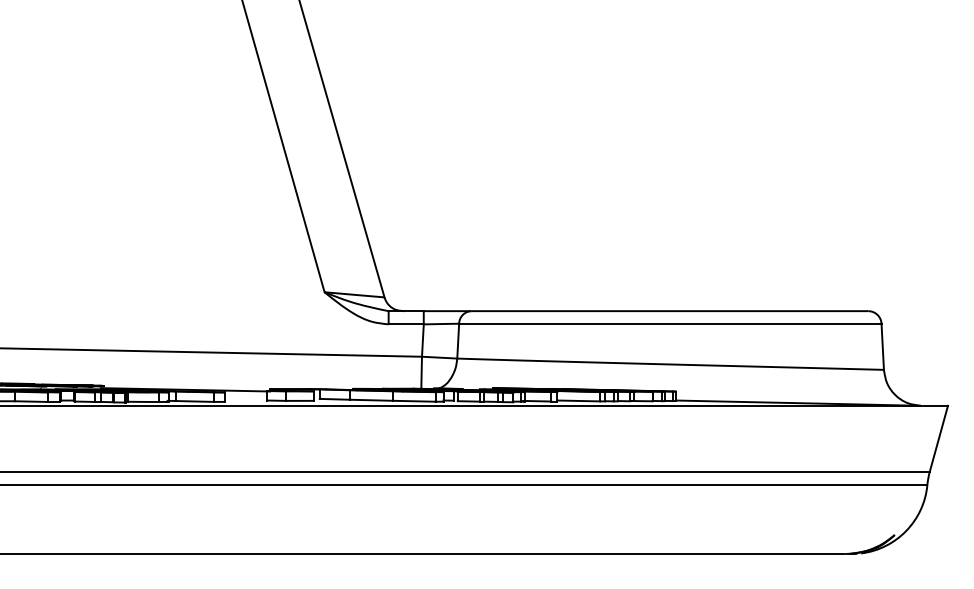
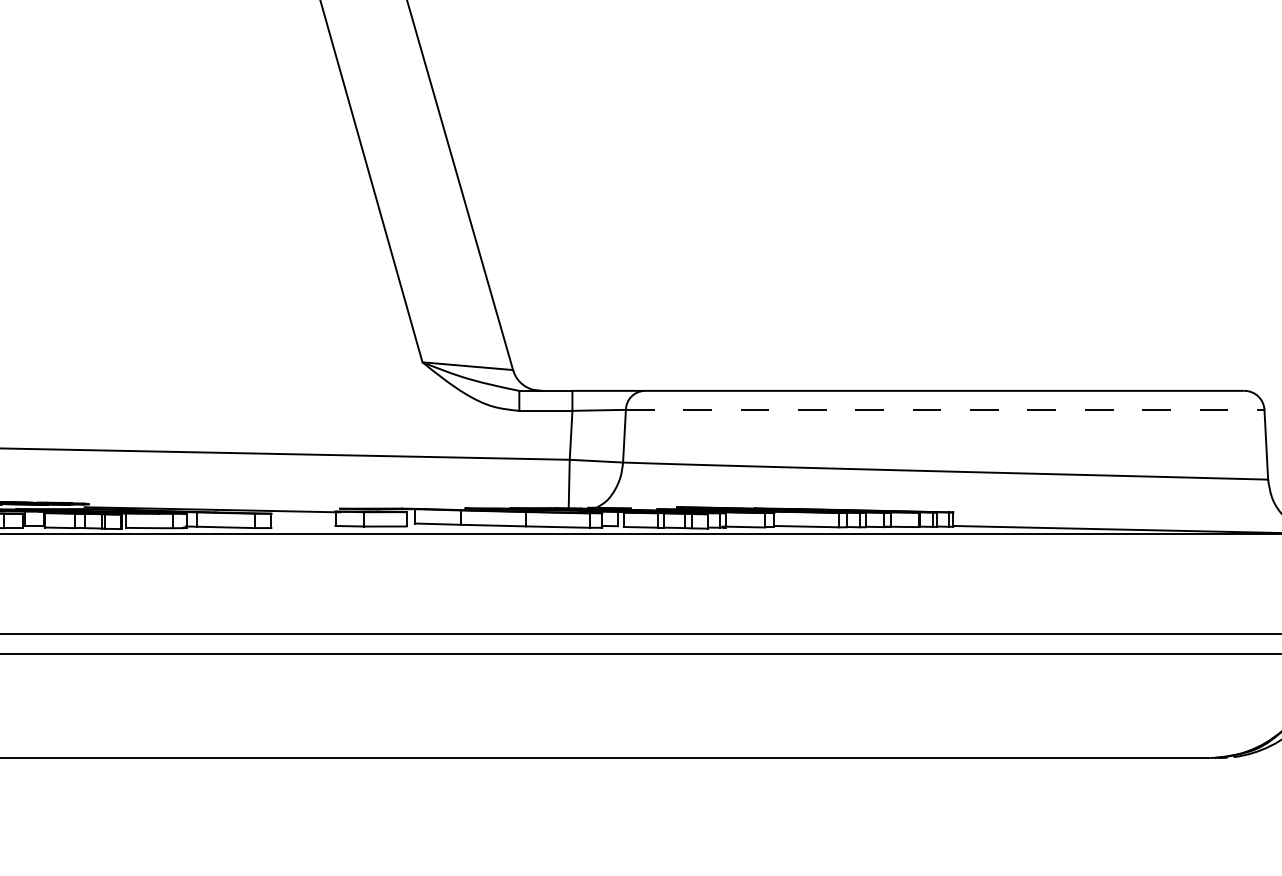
line: (670, 323) -> (945, 409), solid -> dashed

